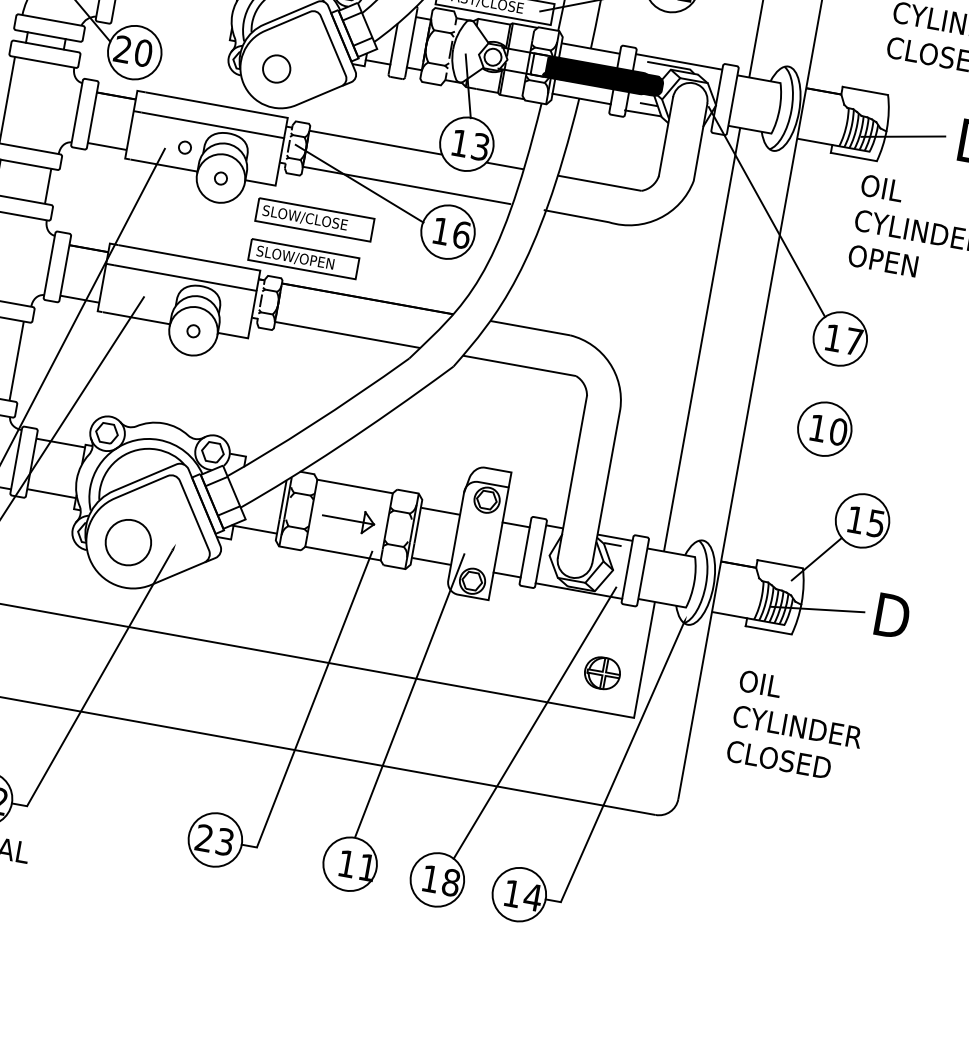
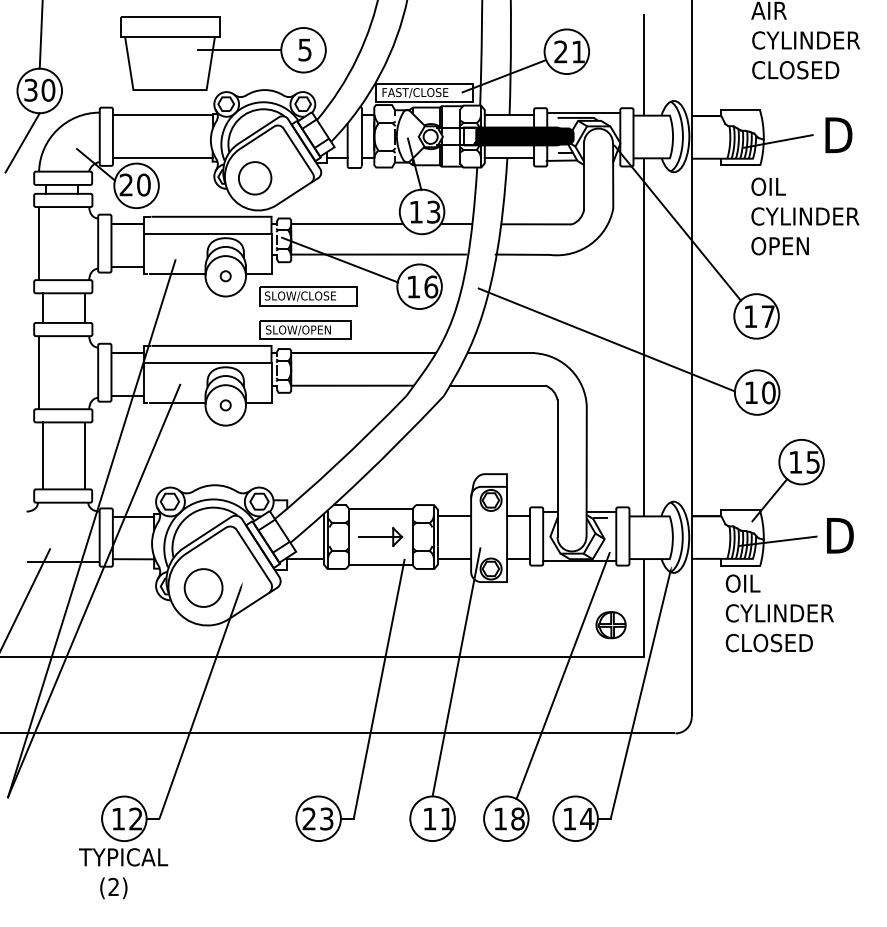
line: (171, 24) -> (162, 157), added
part: (276, 69) -> (255, 178), size x1.43
part: (184, 147) -> (191, 256), removed
line: (657, 334) -> (606, 339), added
text: (797, 726) -> (779, 613), moved

